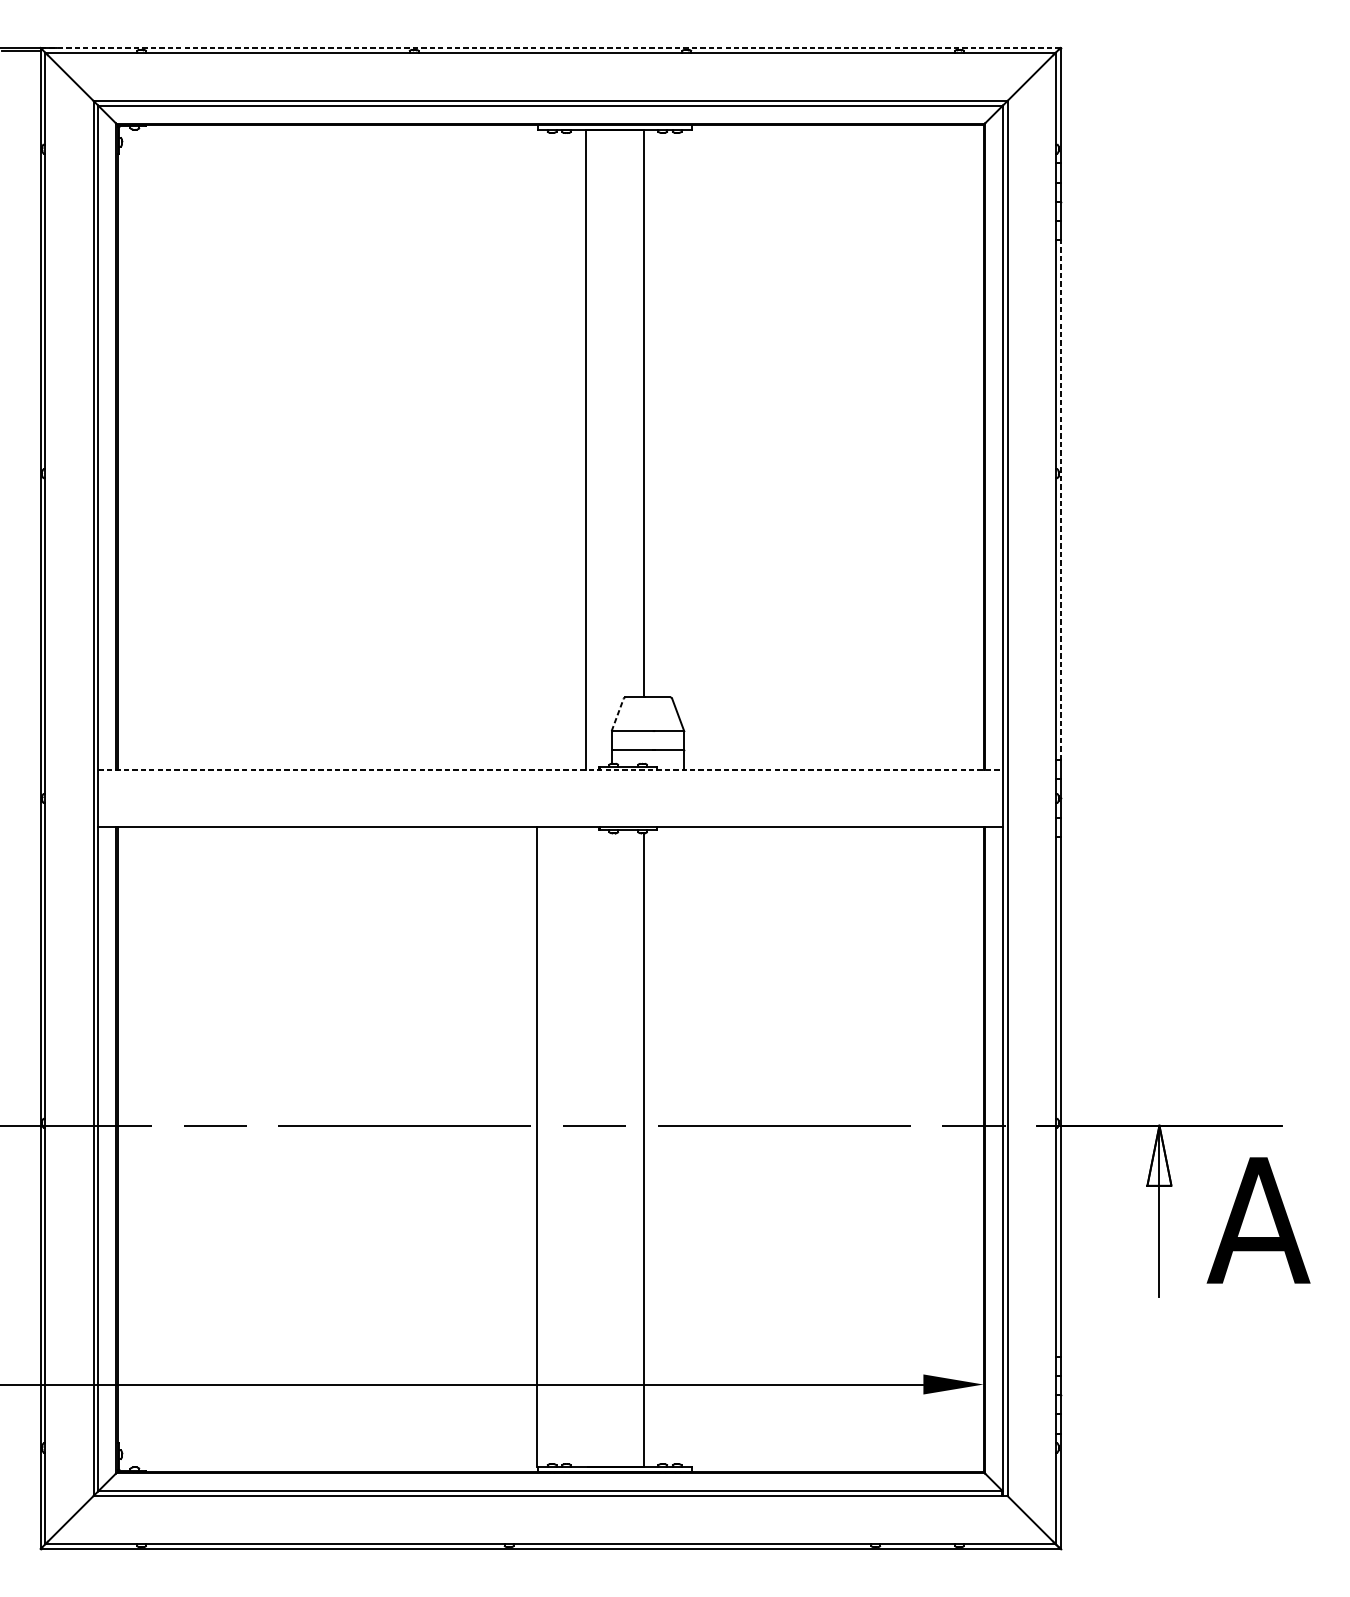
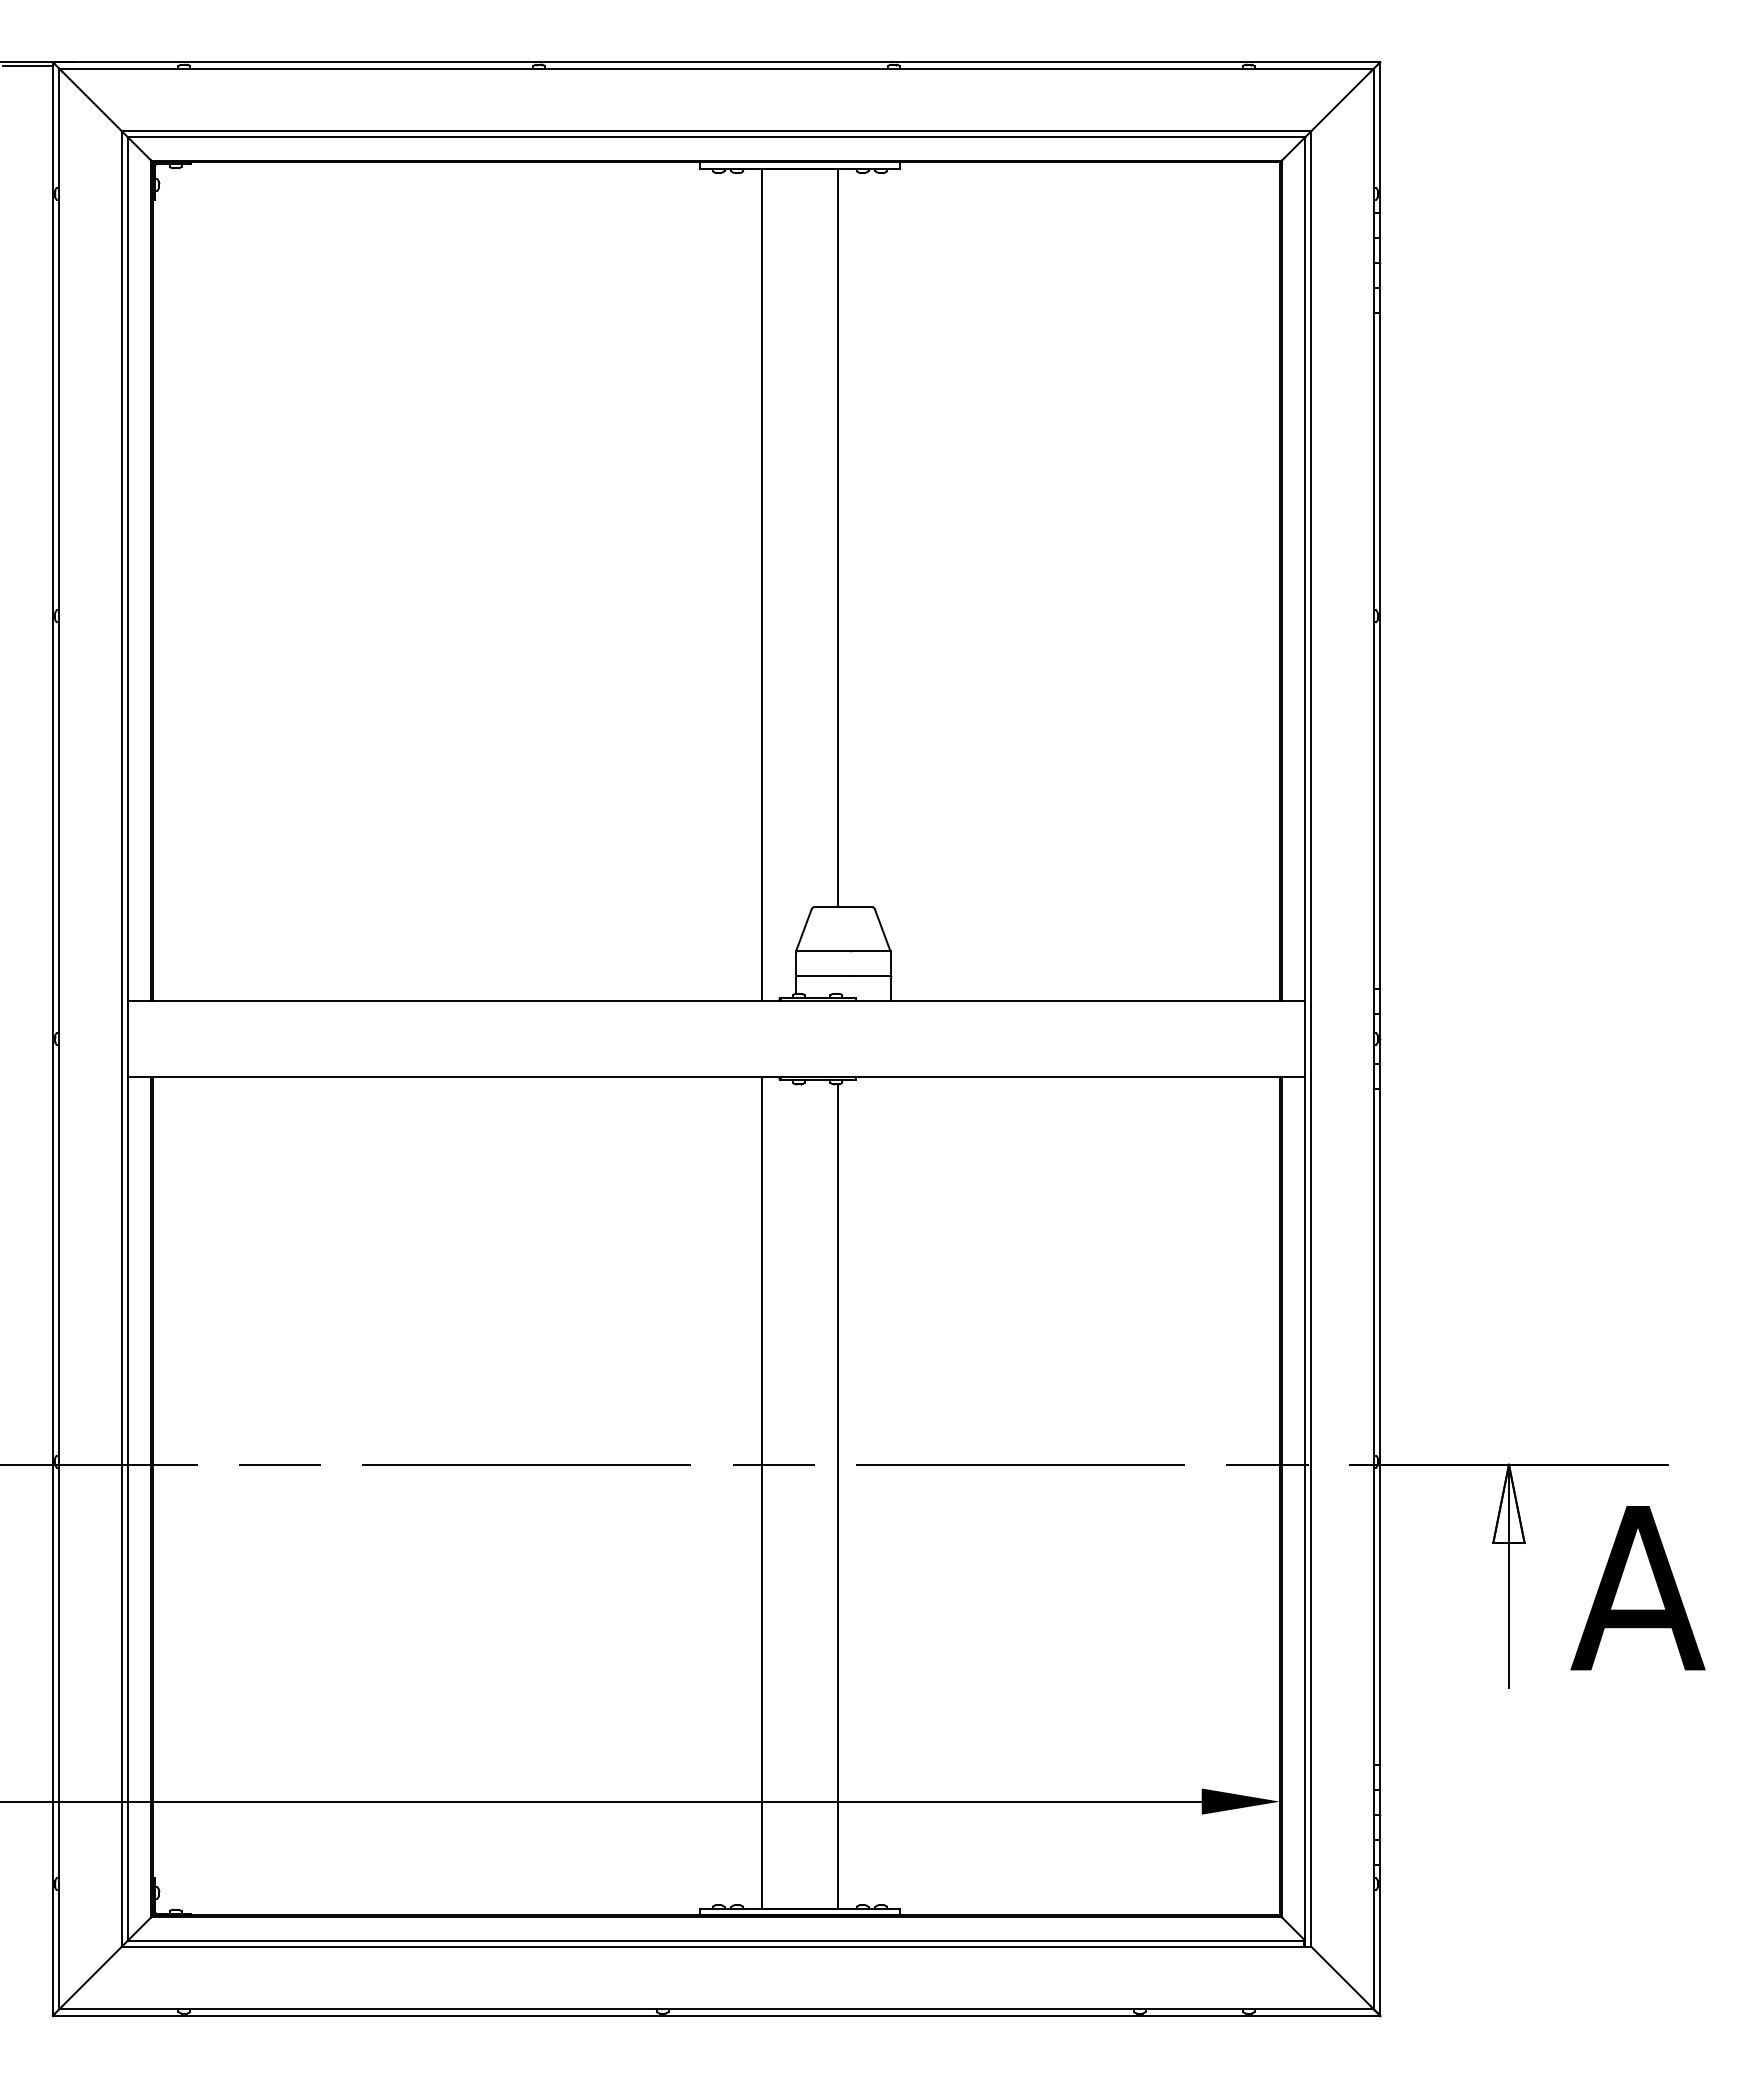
line: (550, 48) -> (716, 62), dashed -> solid
line: (1060, 499) -> (1380, 650), dashed -> solid
line: (617, 715) -> (803, 930), dashed -> solid
line: (550, 769) -> (716, 1001), dashed -> solid
line: (537, 1146) -> (762, 1492), moved

